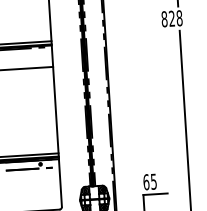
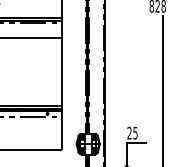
text: (146, 181) -> (129, 132), 65 -> 25

